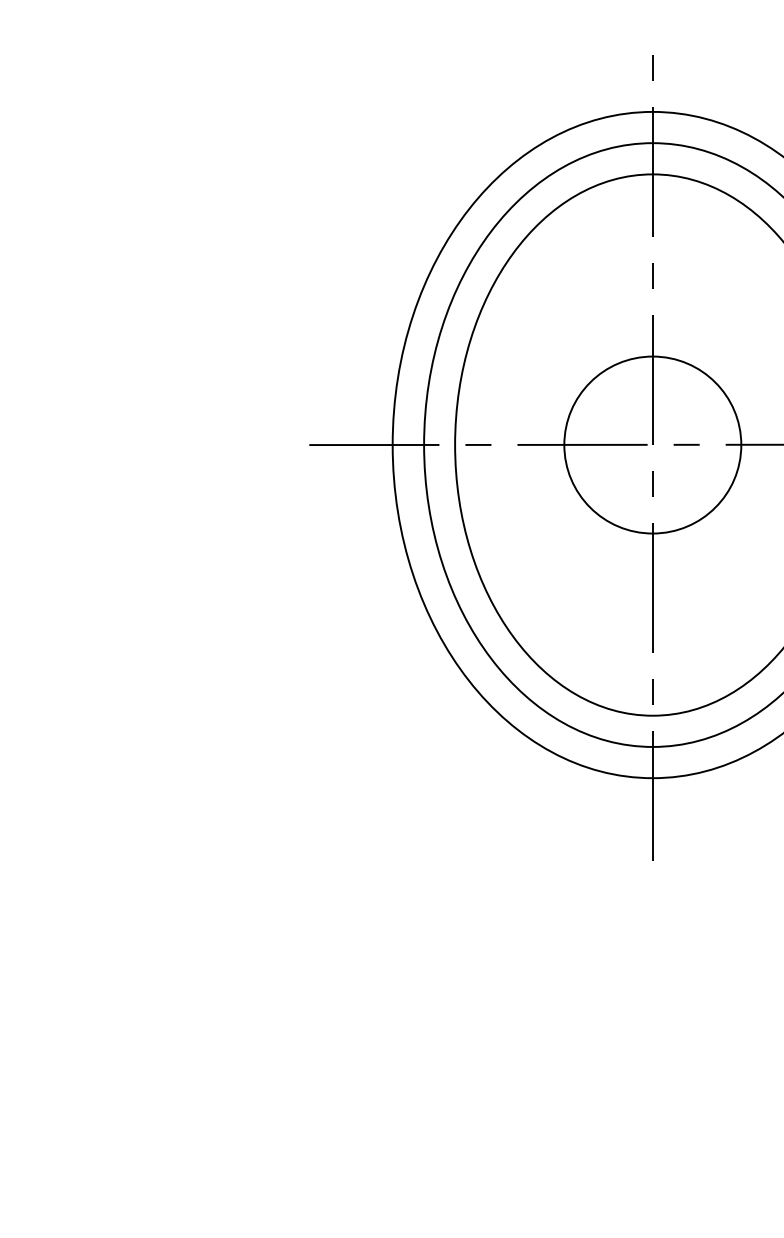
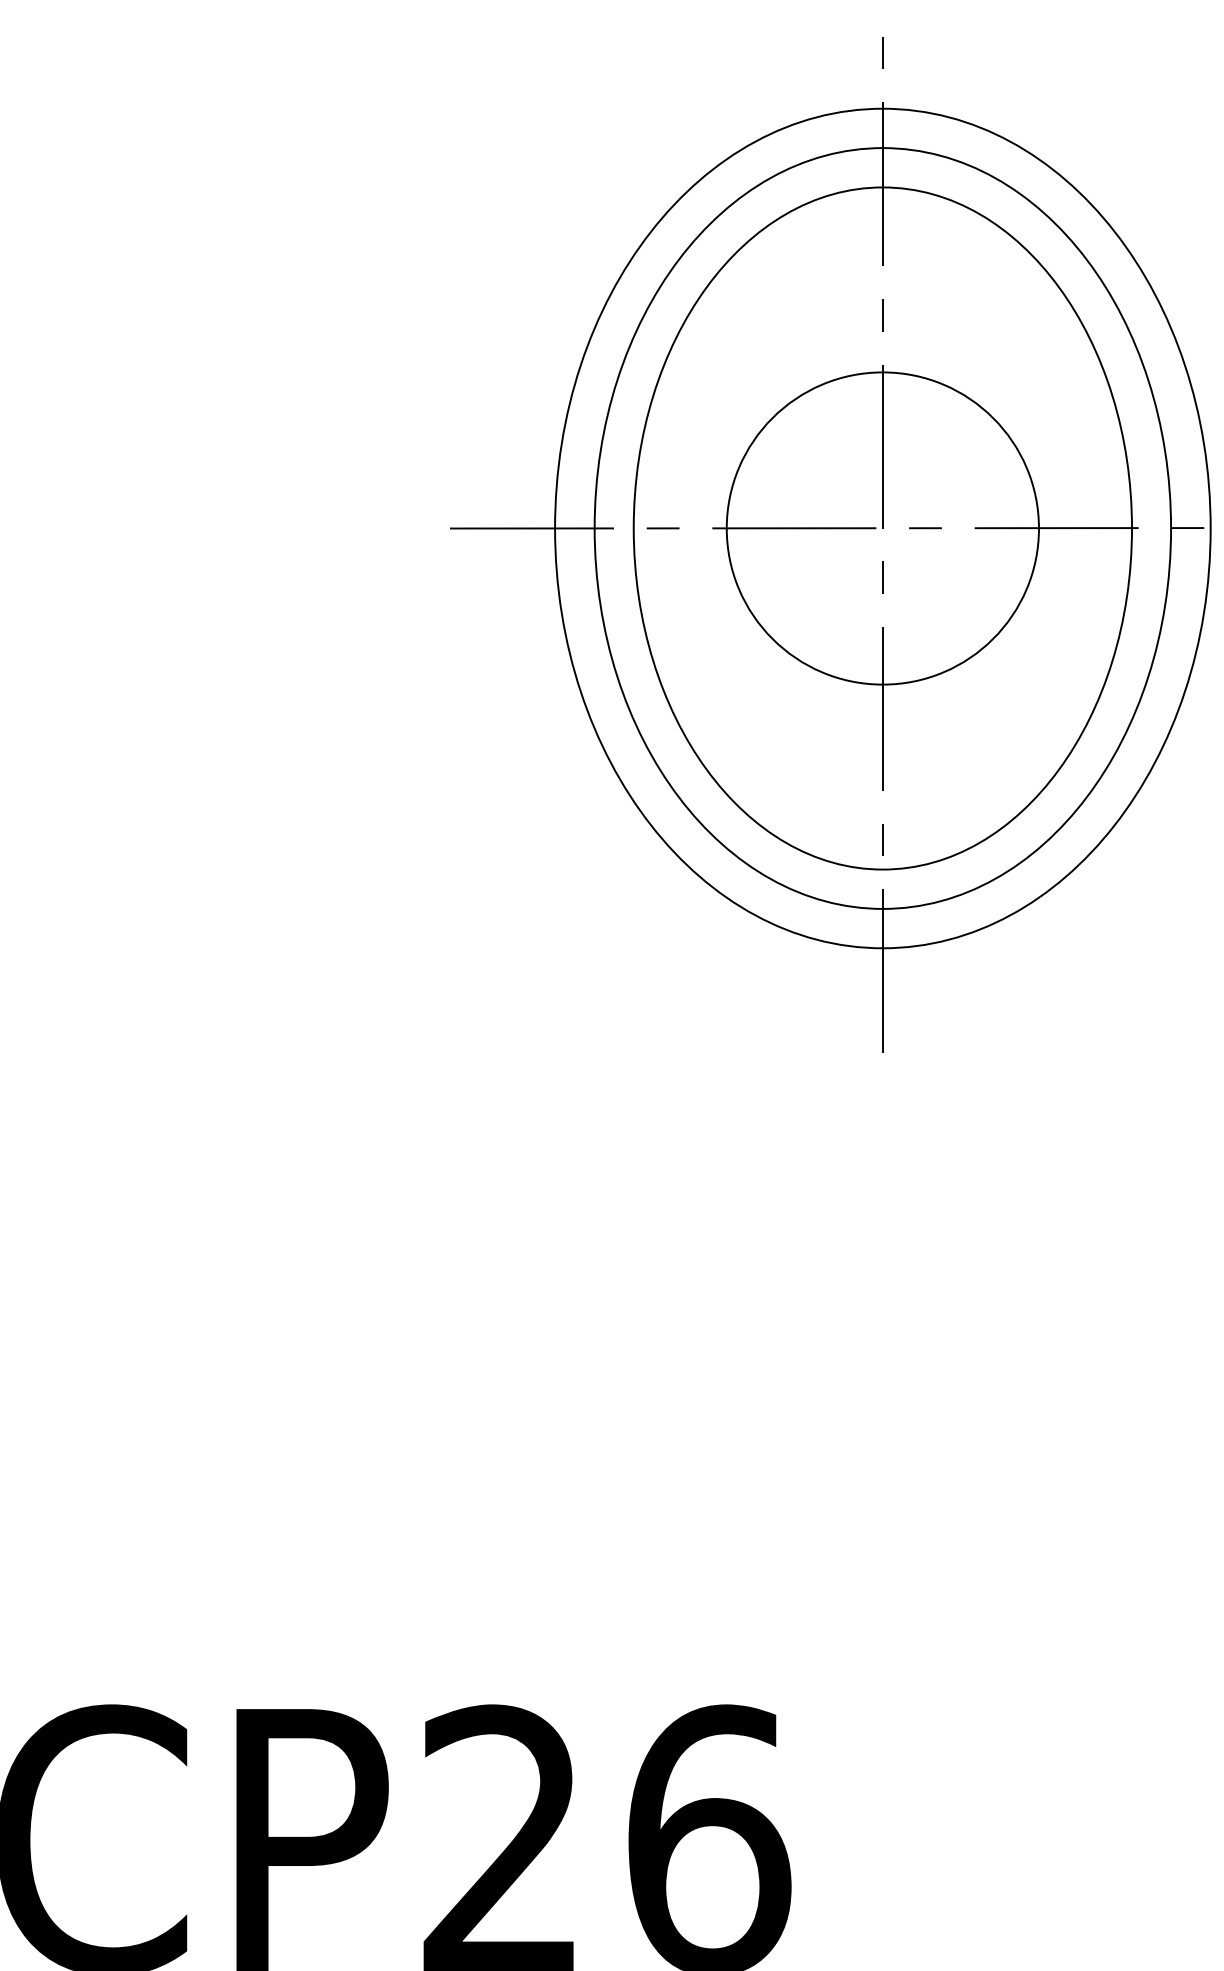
circle: (652, 445) -> (882, 528), size x1.4

